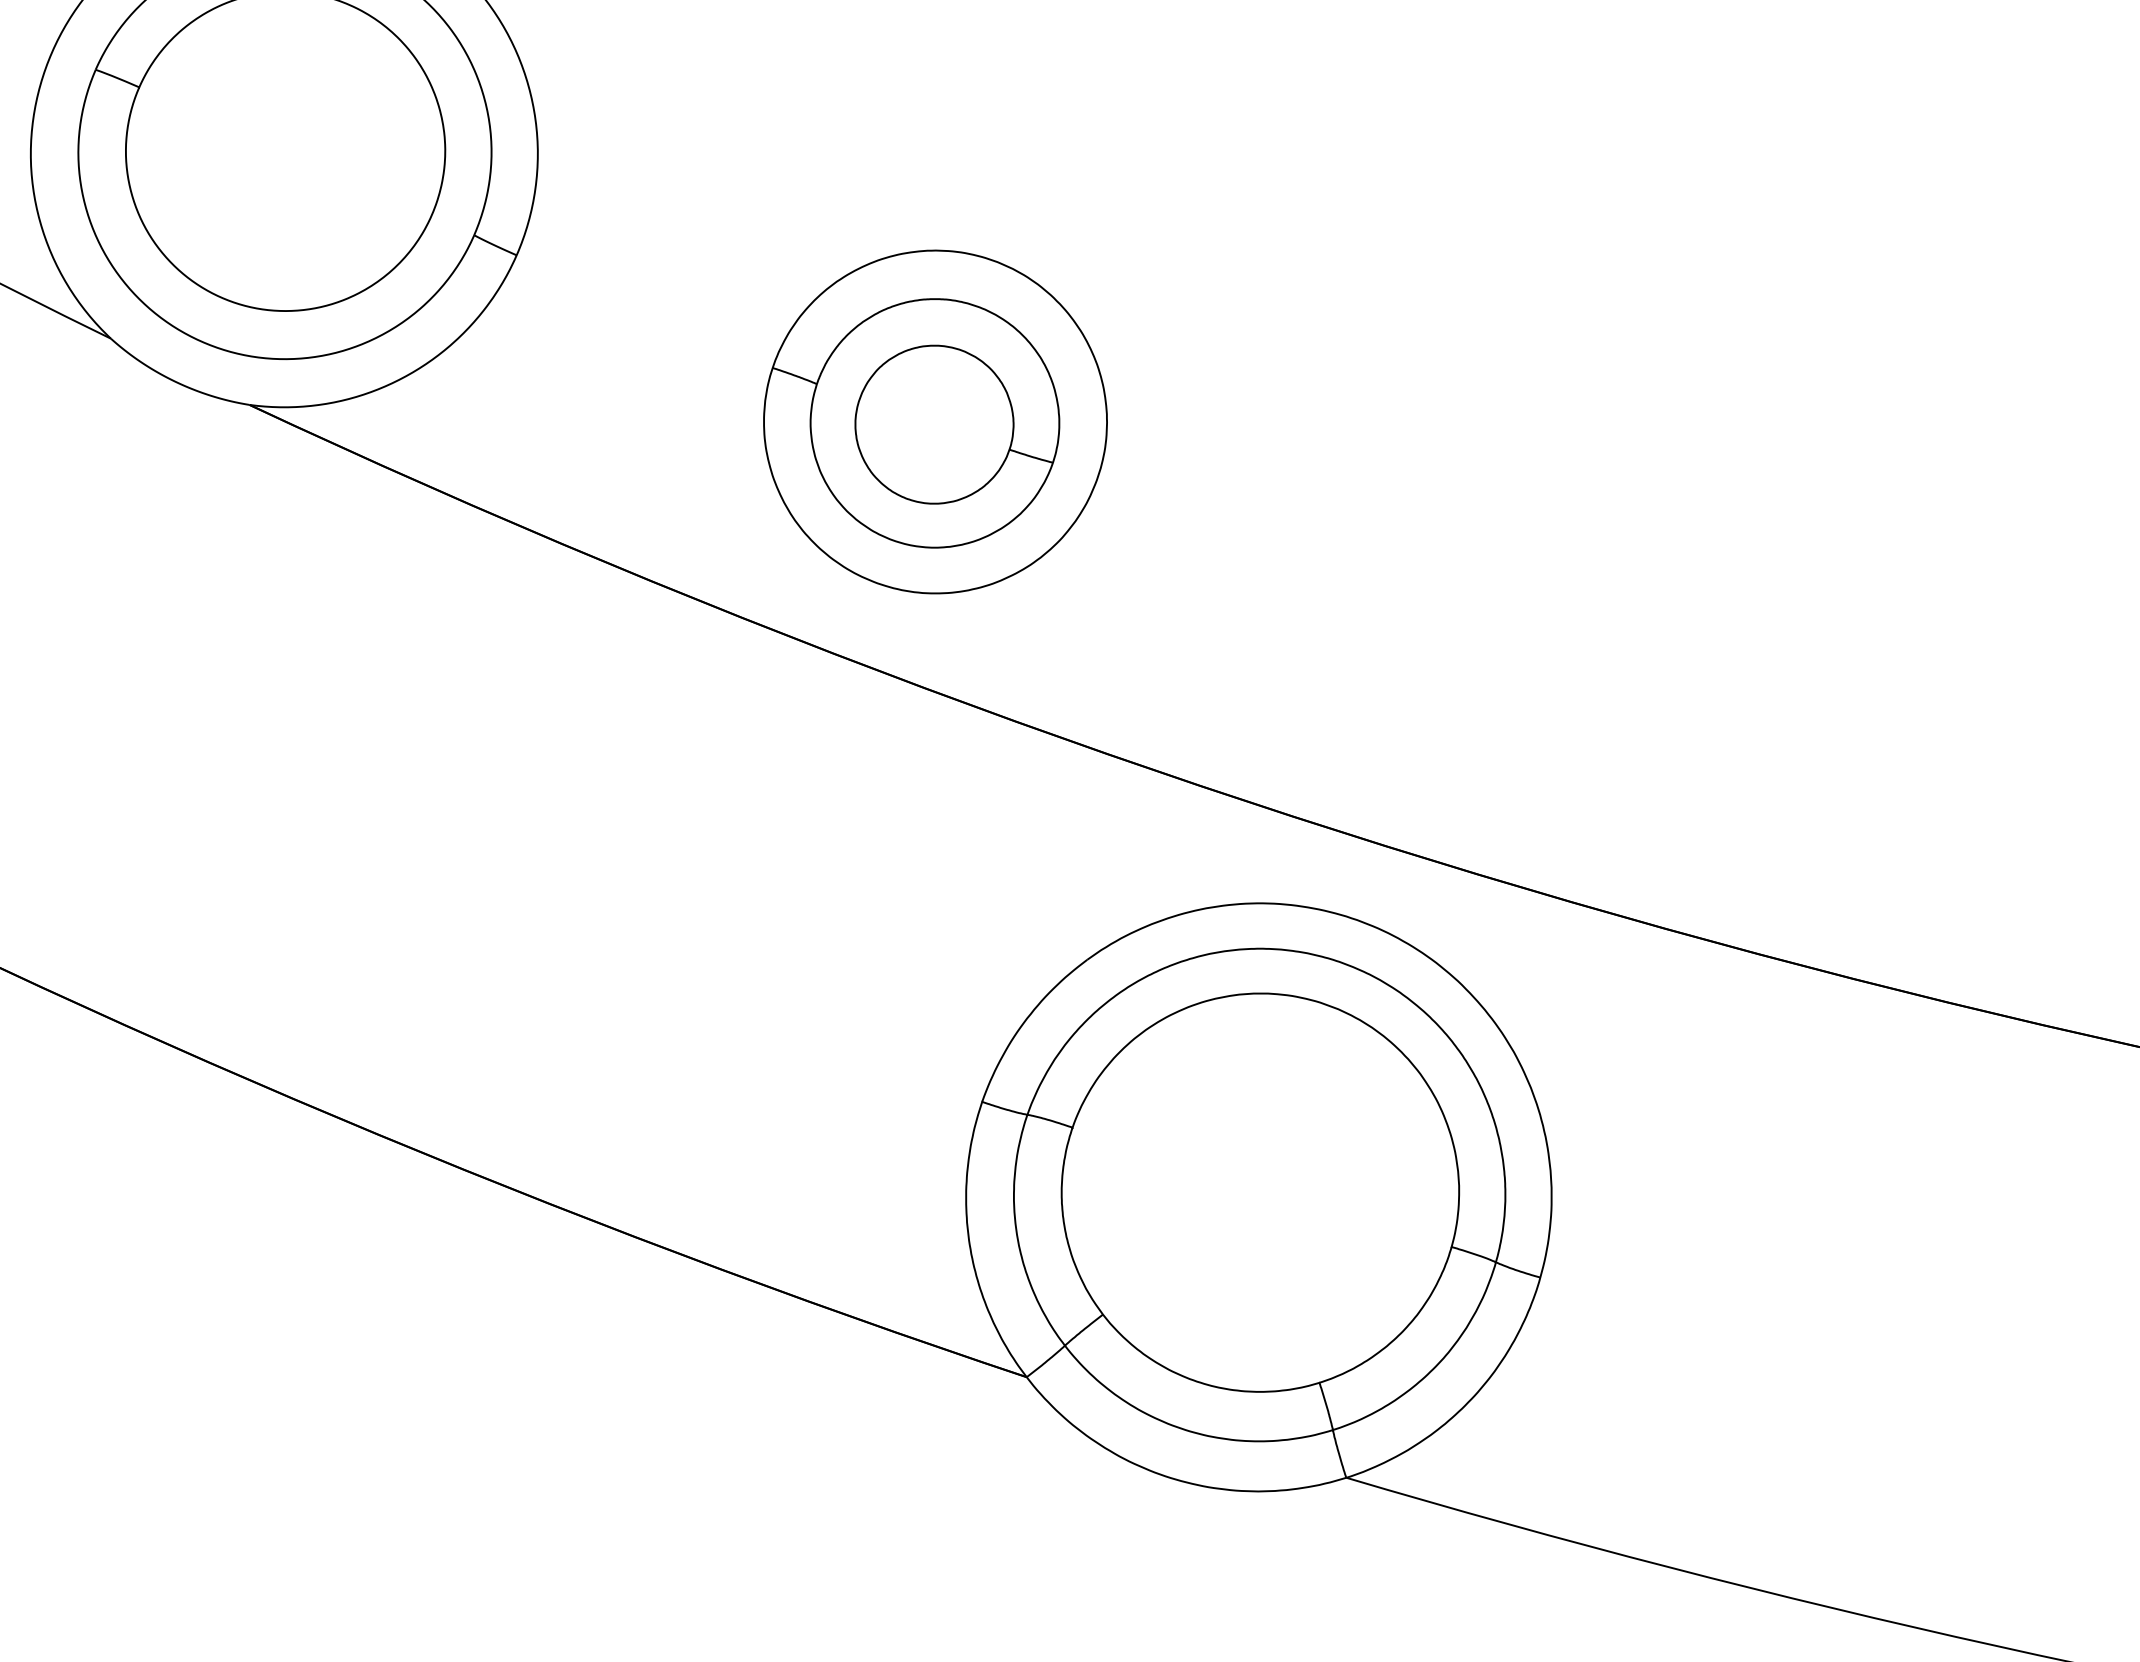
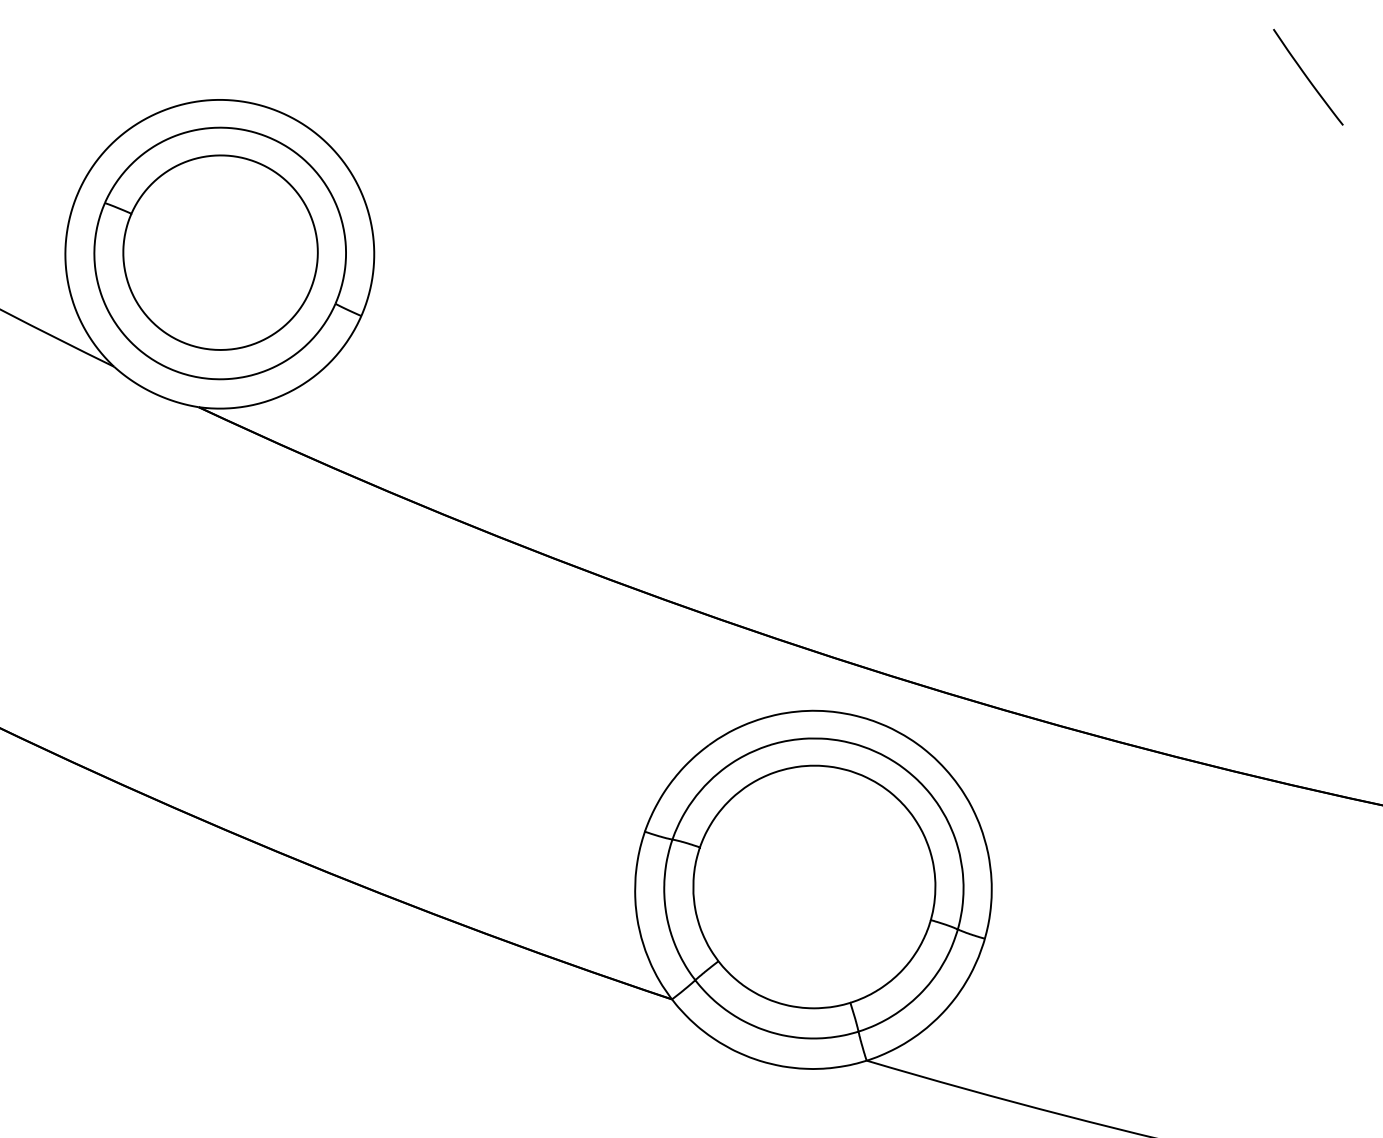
part: (935, 421) -> (616, 417), removed

